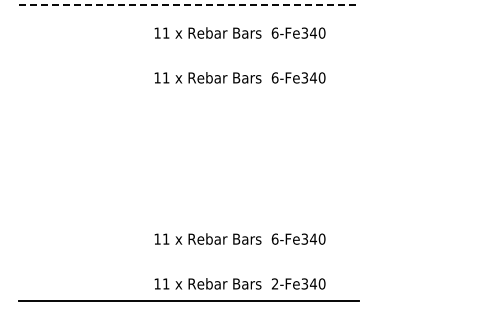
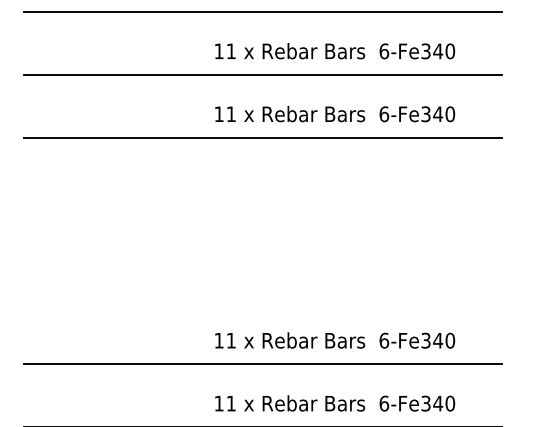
line: (189, 4) -> (264, 11), dashed -> solid
line: (188, 49) -> (262, 74), added
line: (188, 94) -> (262, 137), added
line: (188, 255) -> (262, 363), added
text: (274, 283) -> (383, 402), 2-Fe340 -> 6-Fe340

